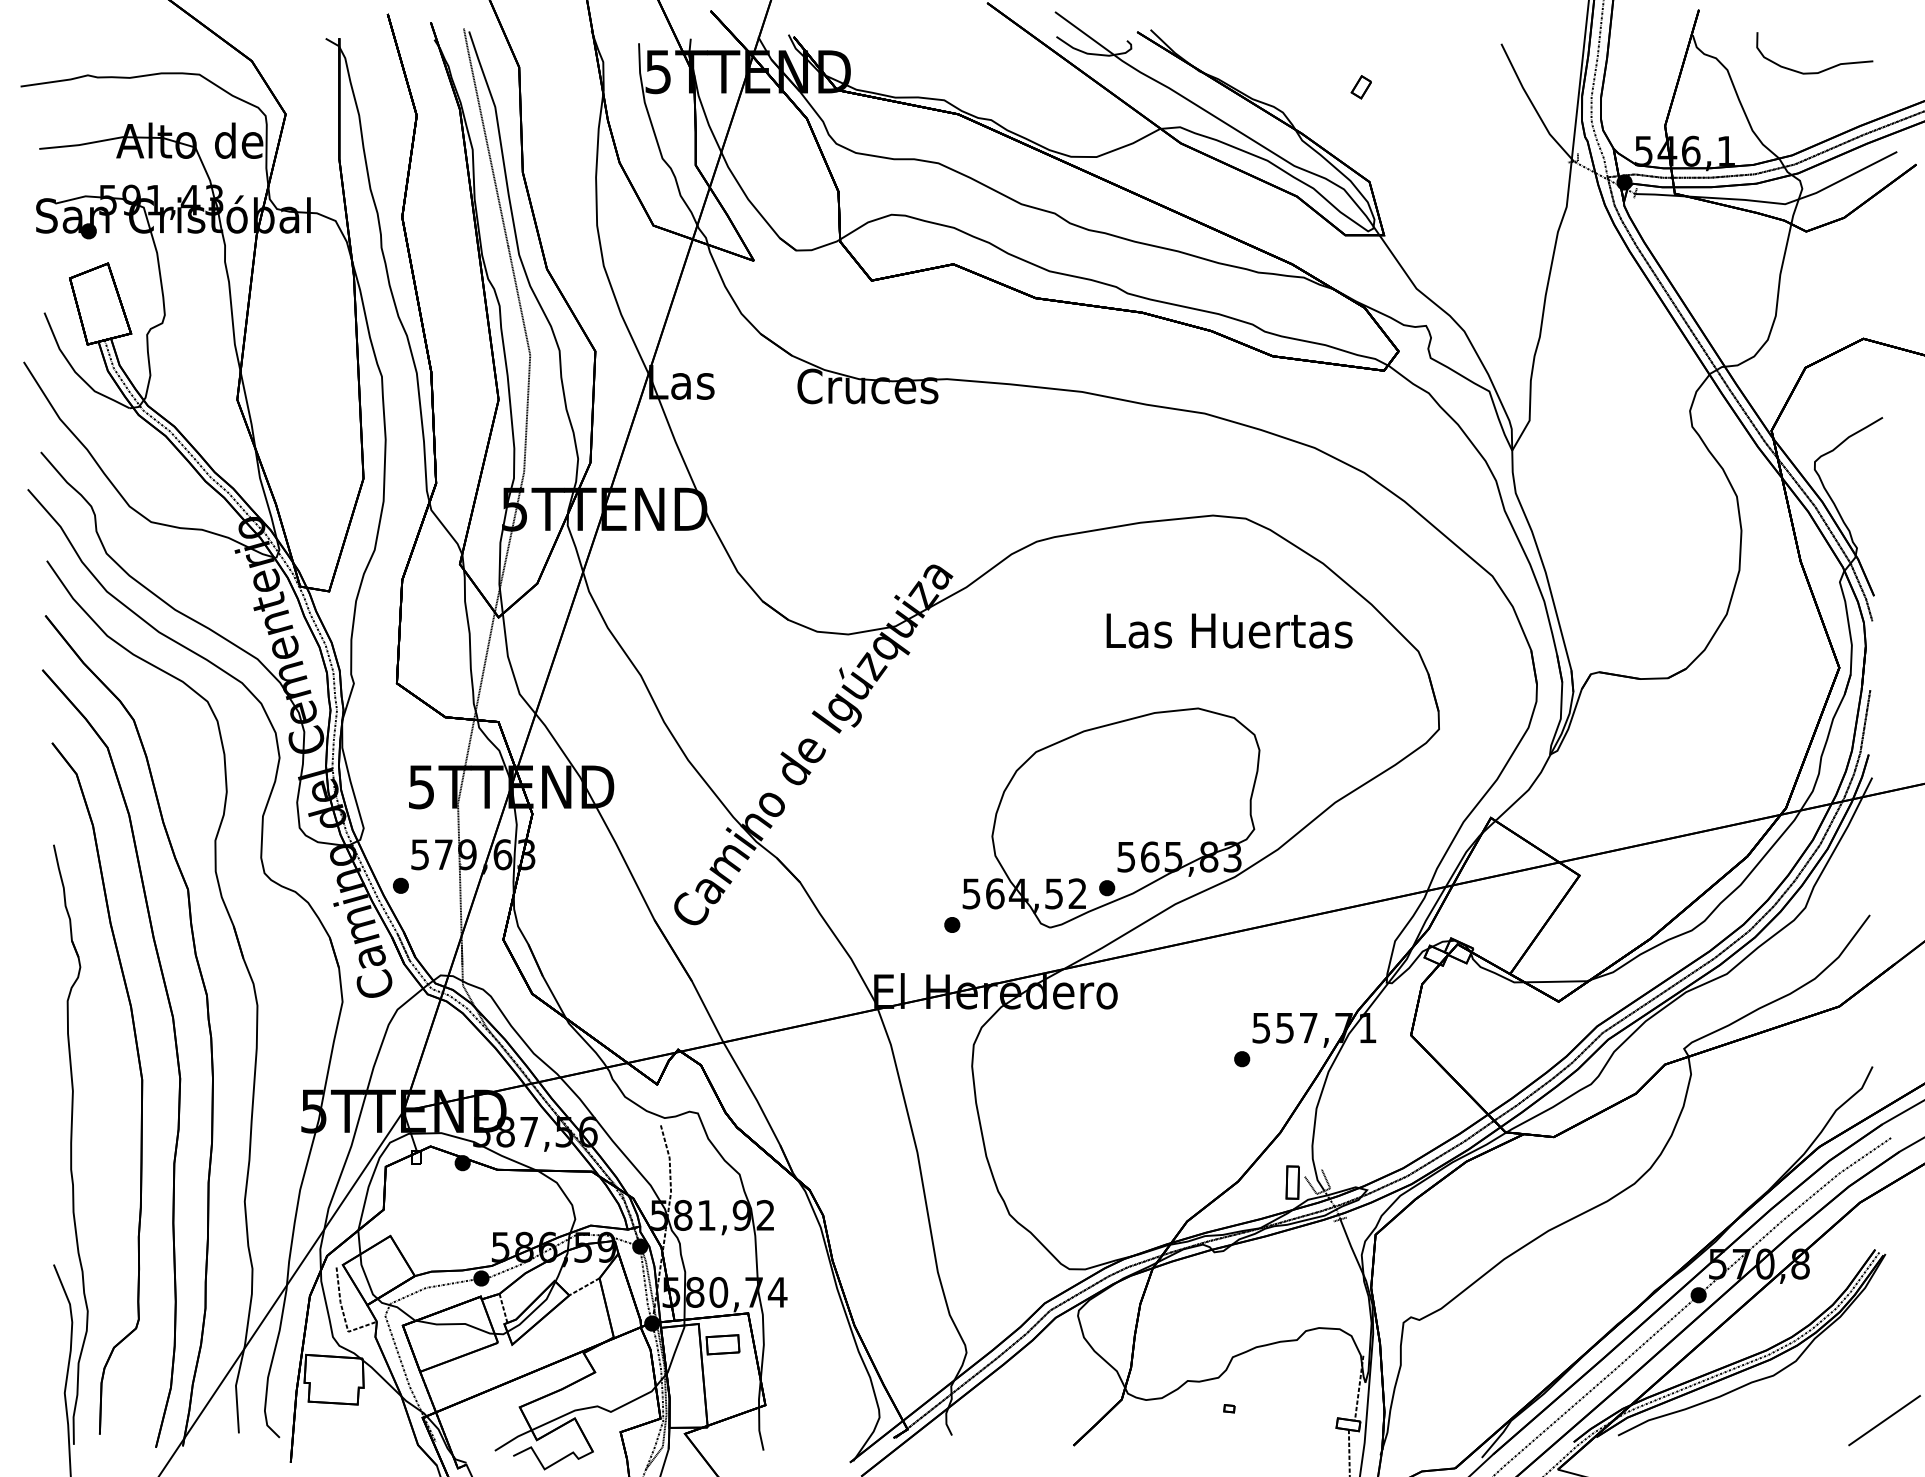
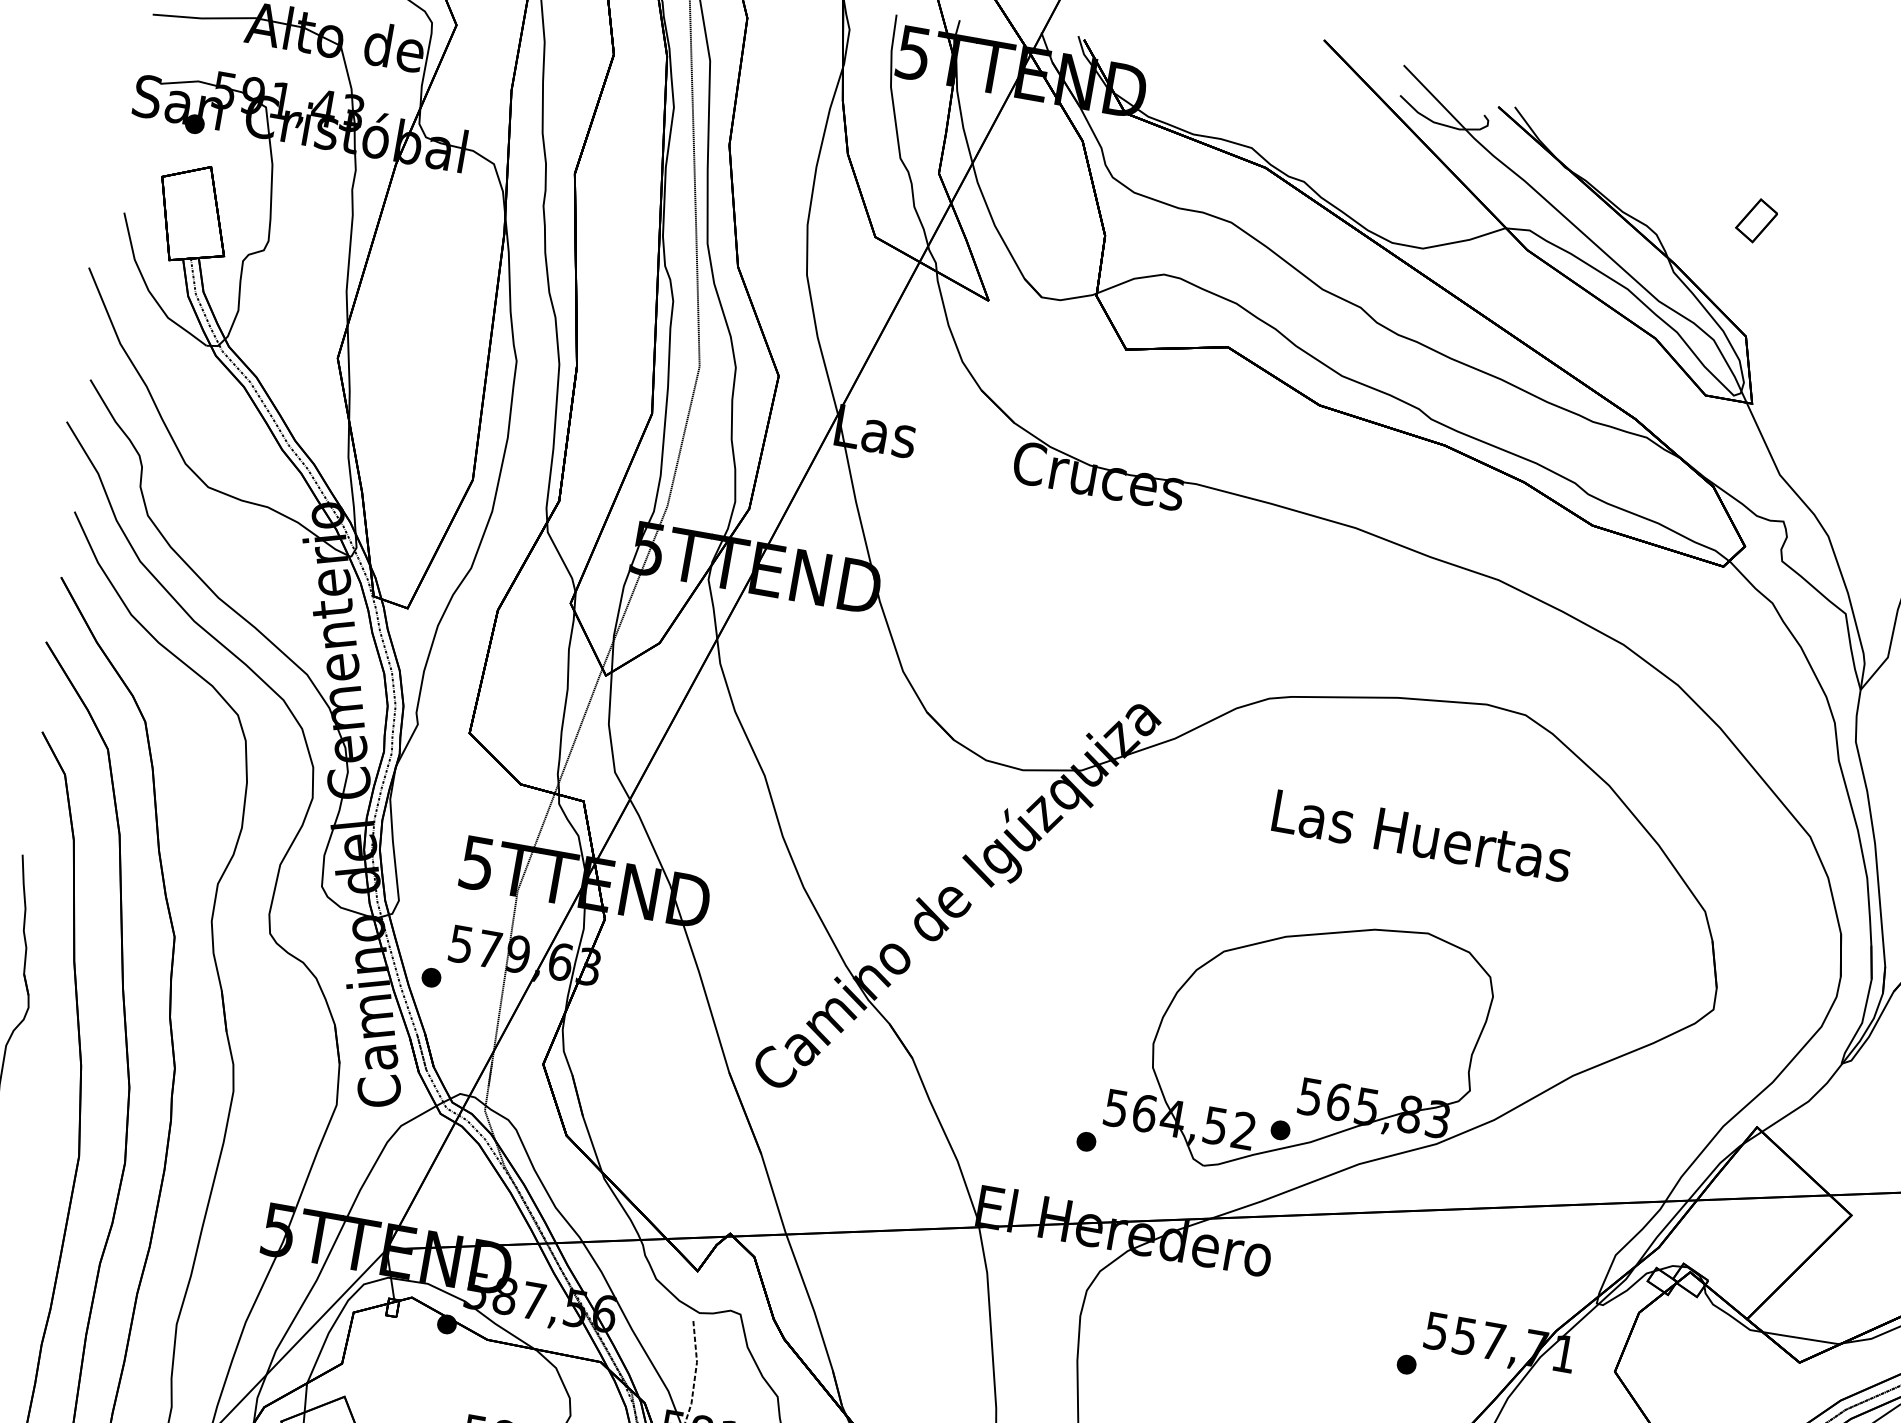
part: (1360, 87) -> (1755, 220), size x1.6
text: (1229, 630) -> (1422, 835), moved

